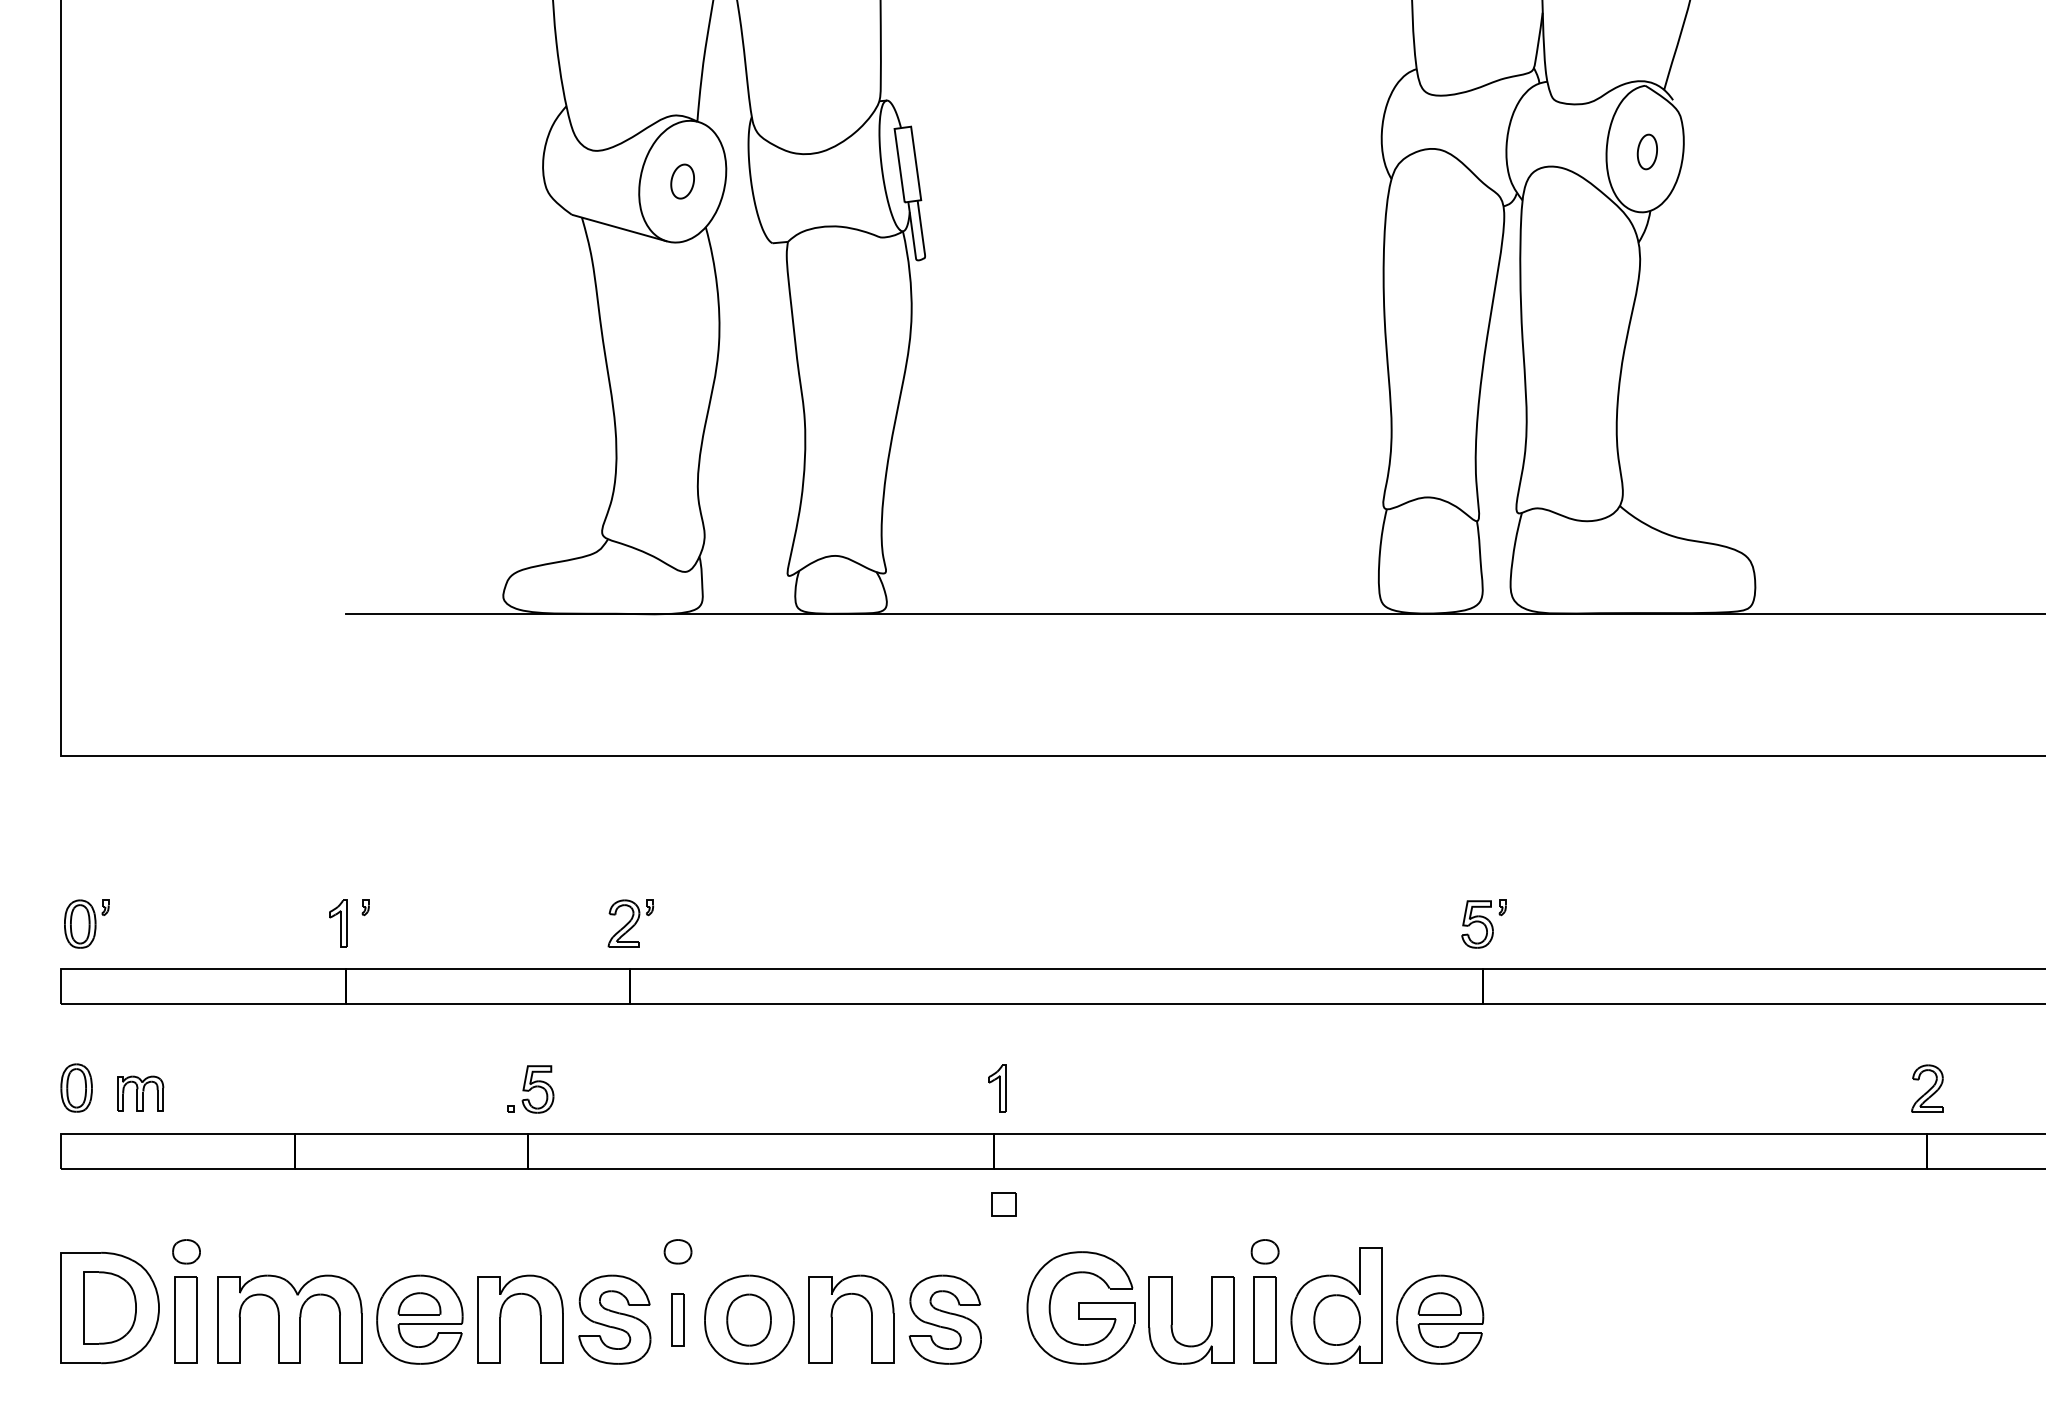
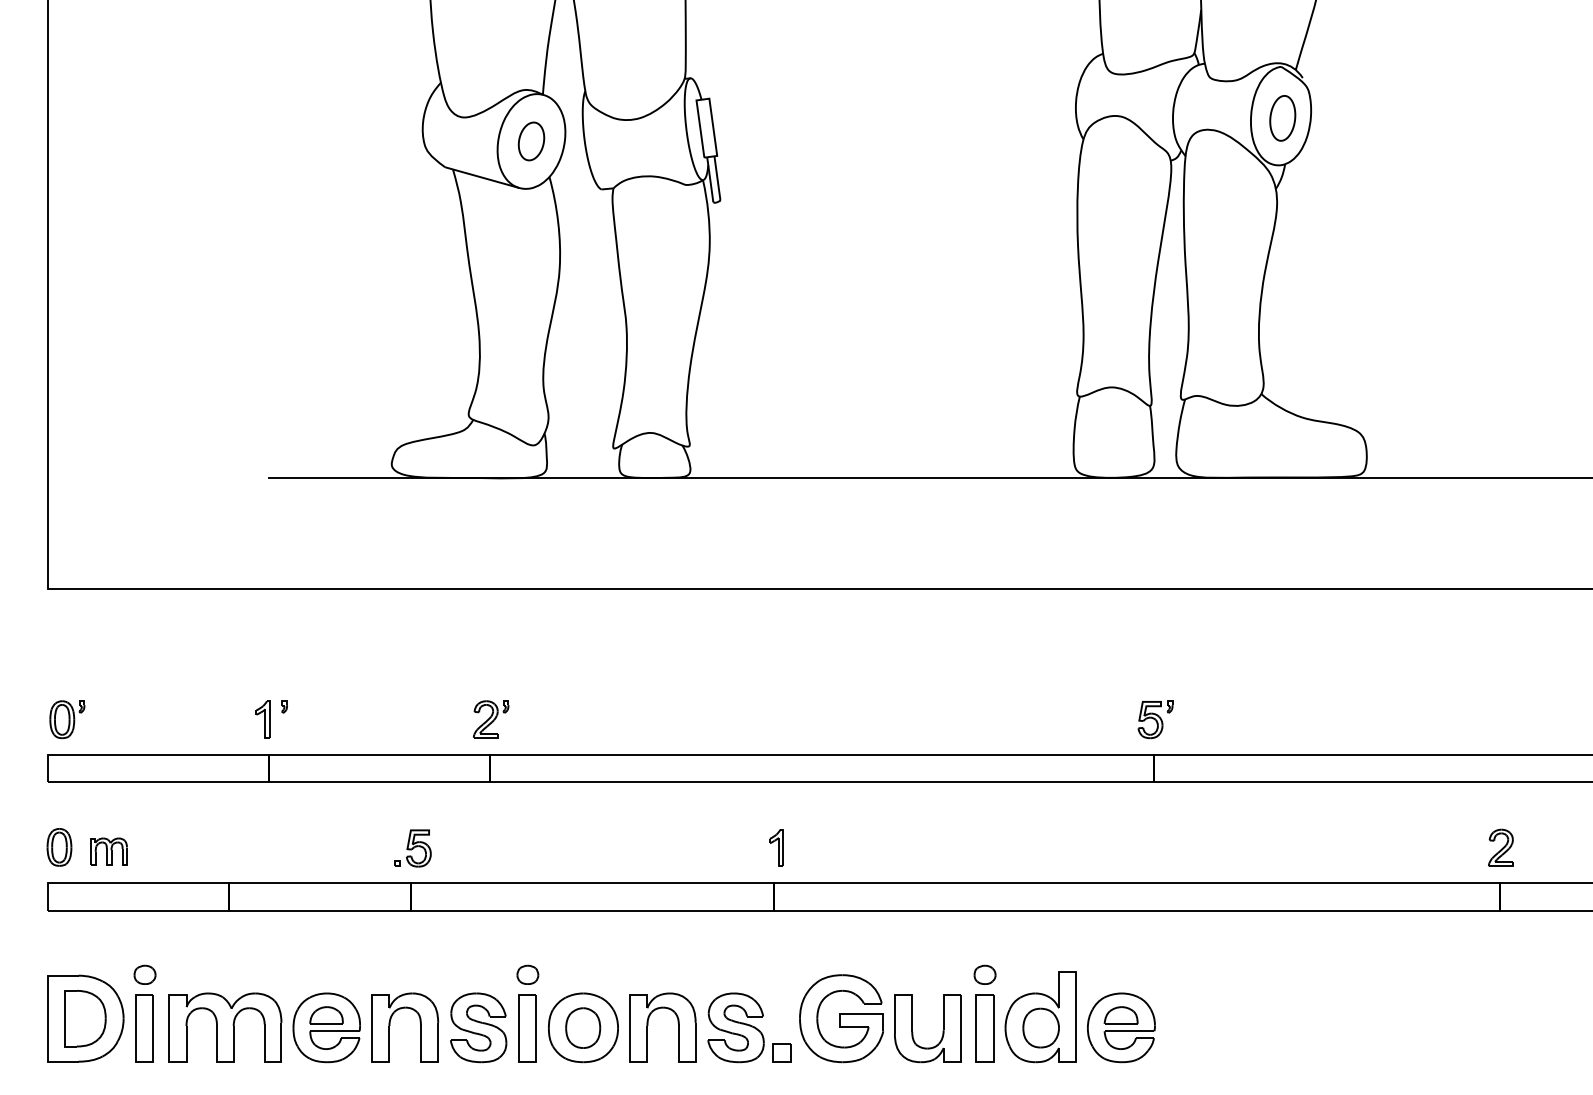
part: (1647, 151) -> (1282, 117), size x1.67
part: (682, 181) -> (531, 141), size x1.43
part: (1003, 1204) -> (781, 1052), moved
part: (677, 1319) -> (527, 1027), size x1.67

